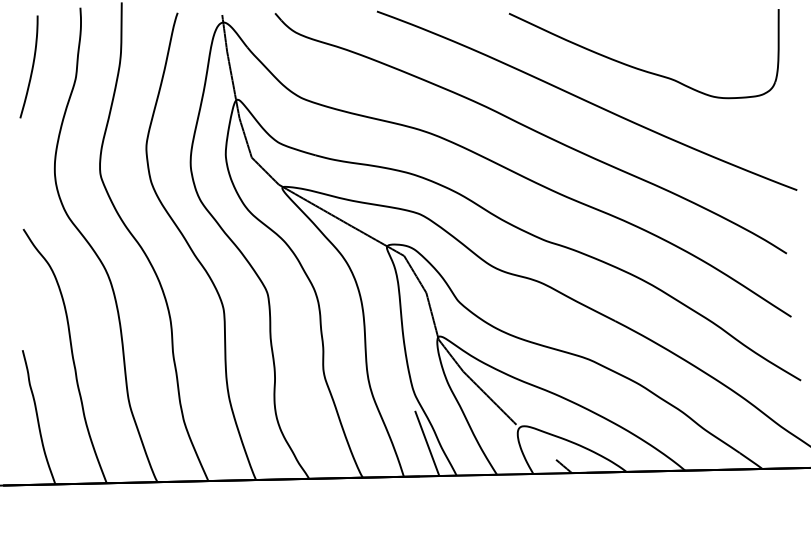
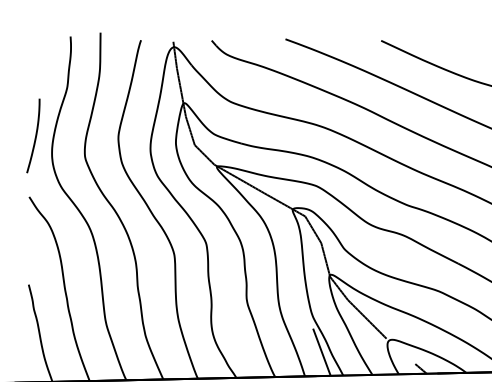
curve: (31, 67) -> (35, 136), moved

